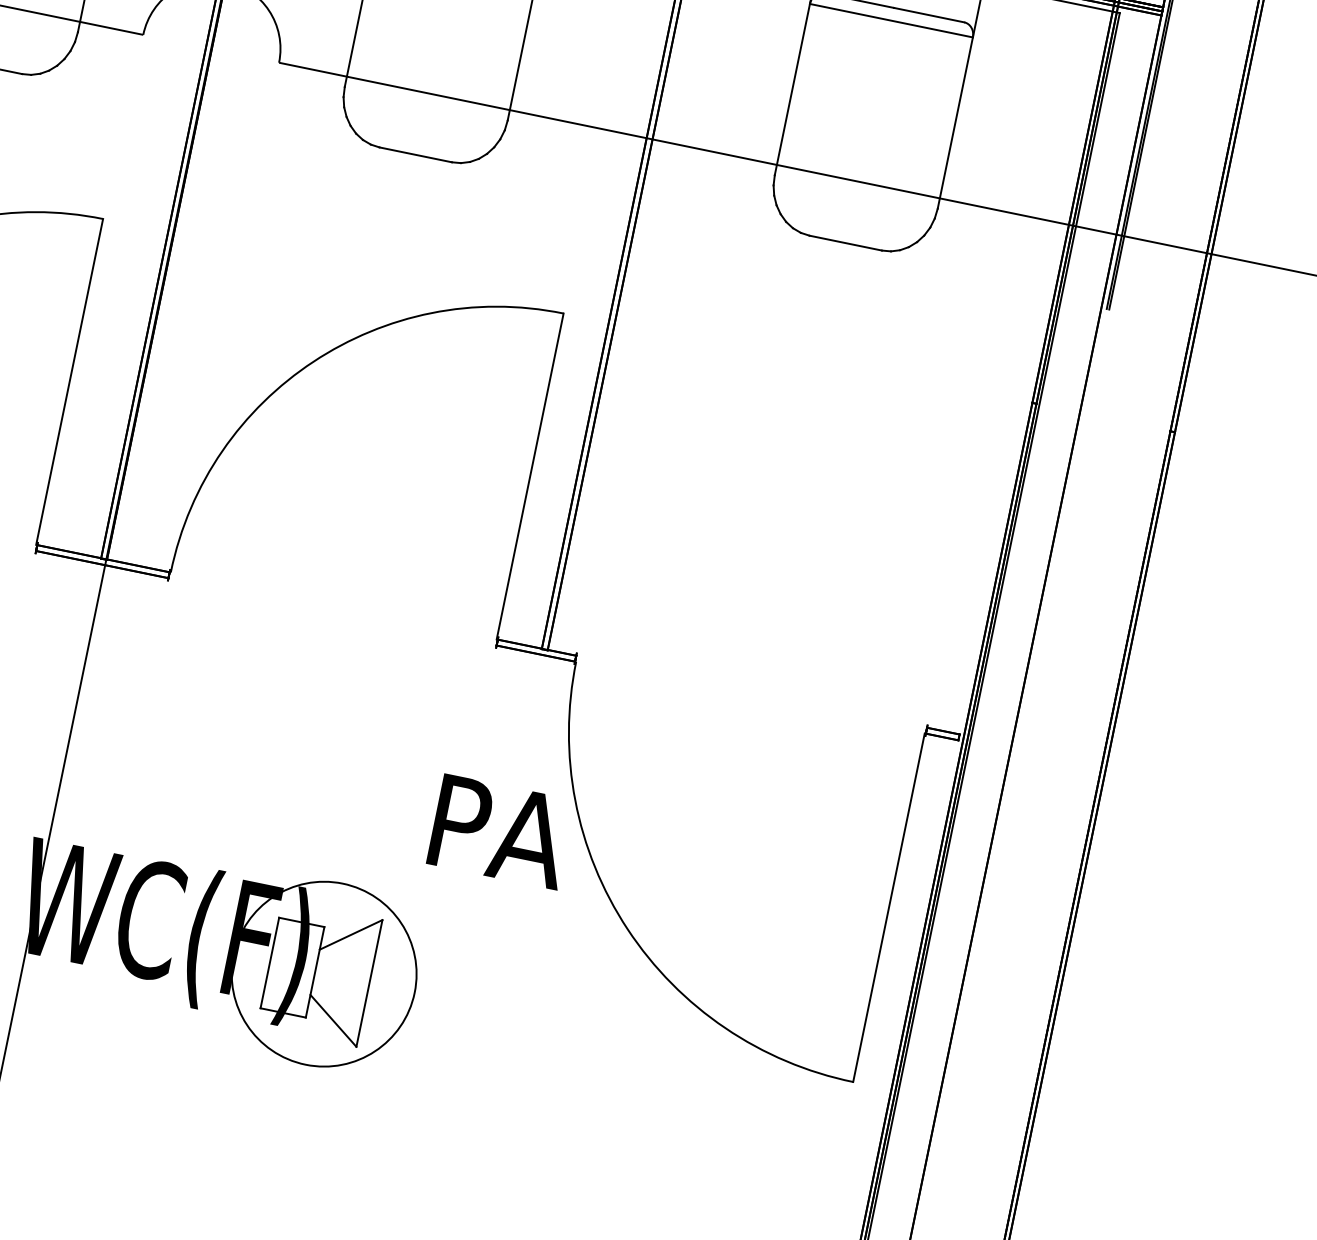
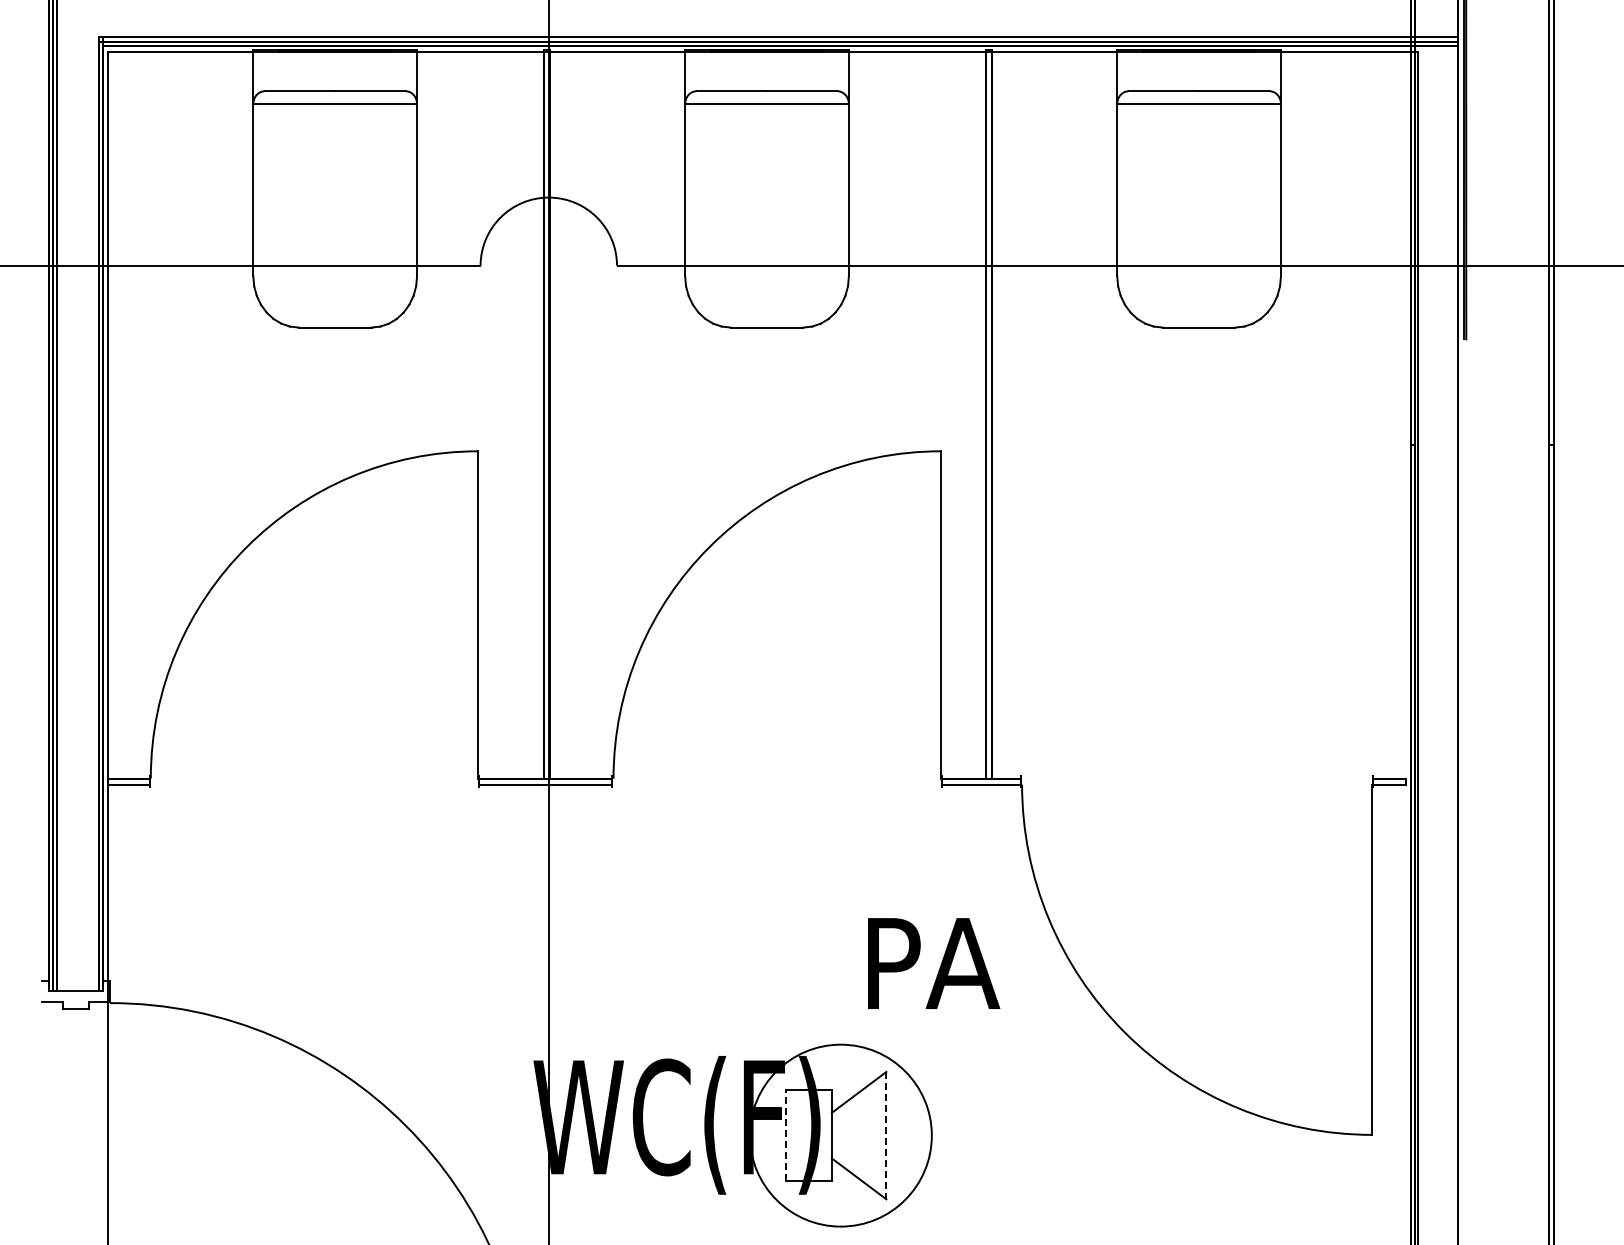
text: (501, 831) -> (934, 963), moved
line: (270, 962) -> (786, 1135), solid -> dashed
line: (369, 983) -> (886, 1135), solid -> dashed

